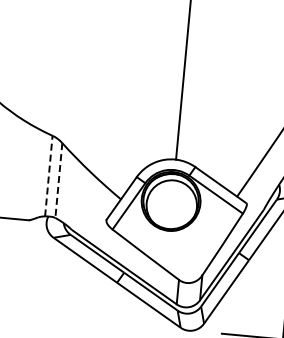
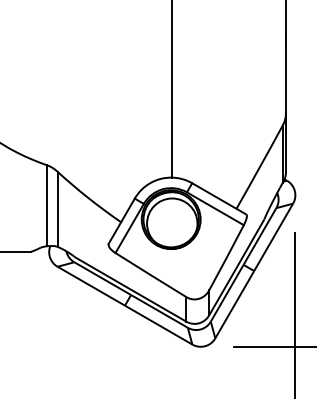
line: (49, 175) -> (47, 205), dashed -> solid
line: (58, 180) -> (57, 209), dashed -> solid

